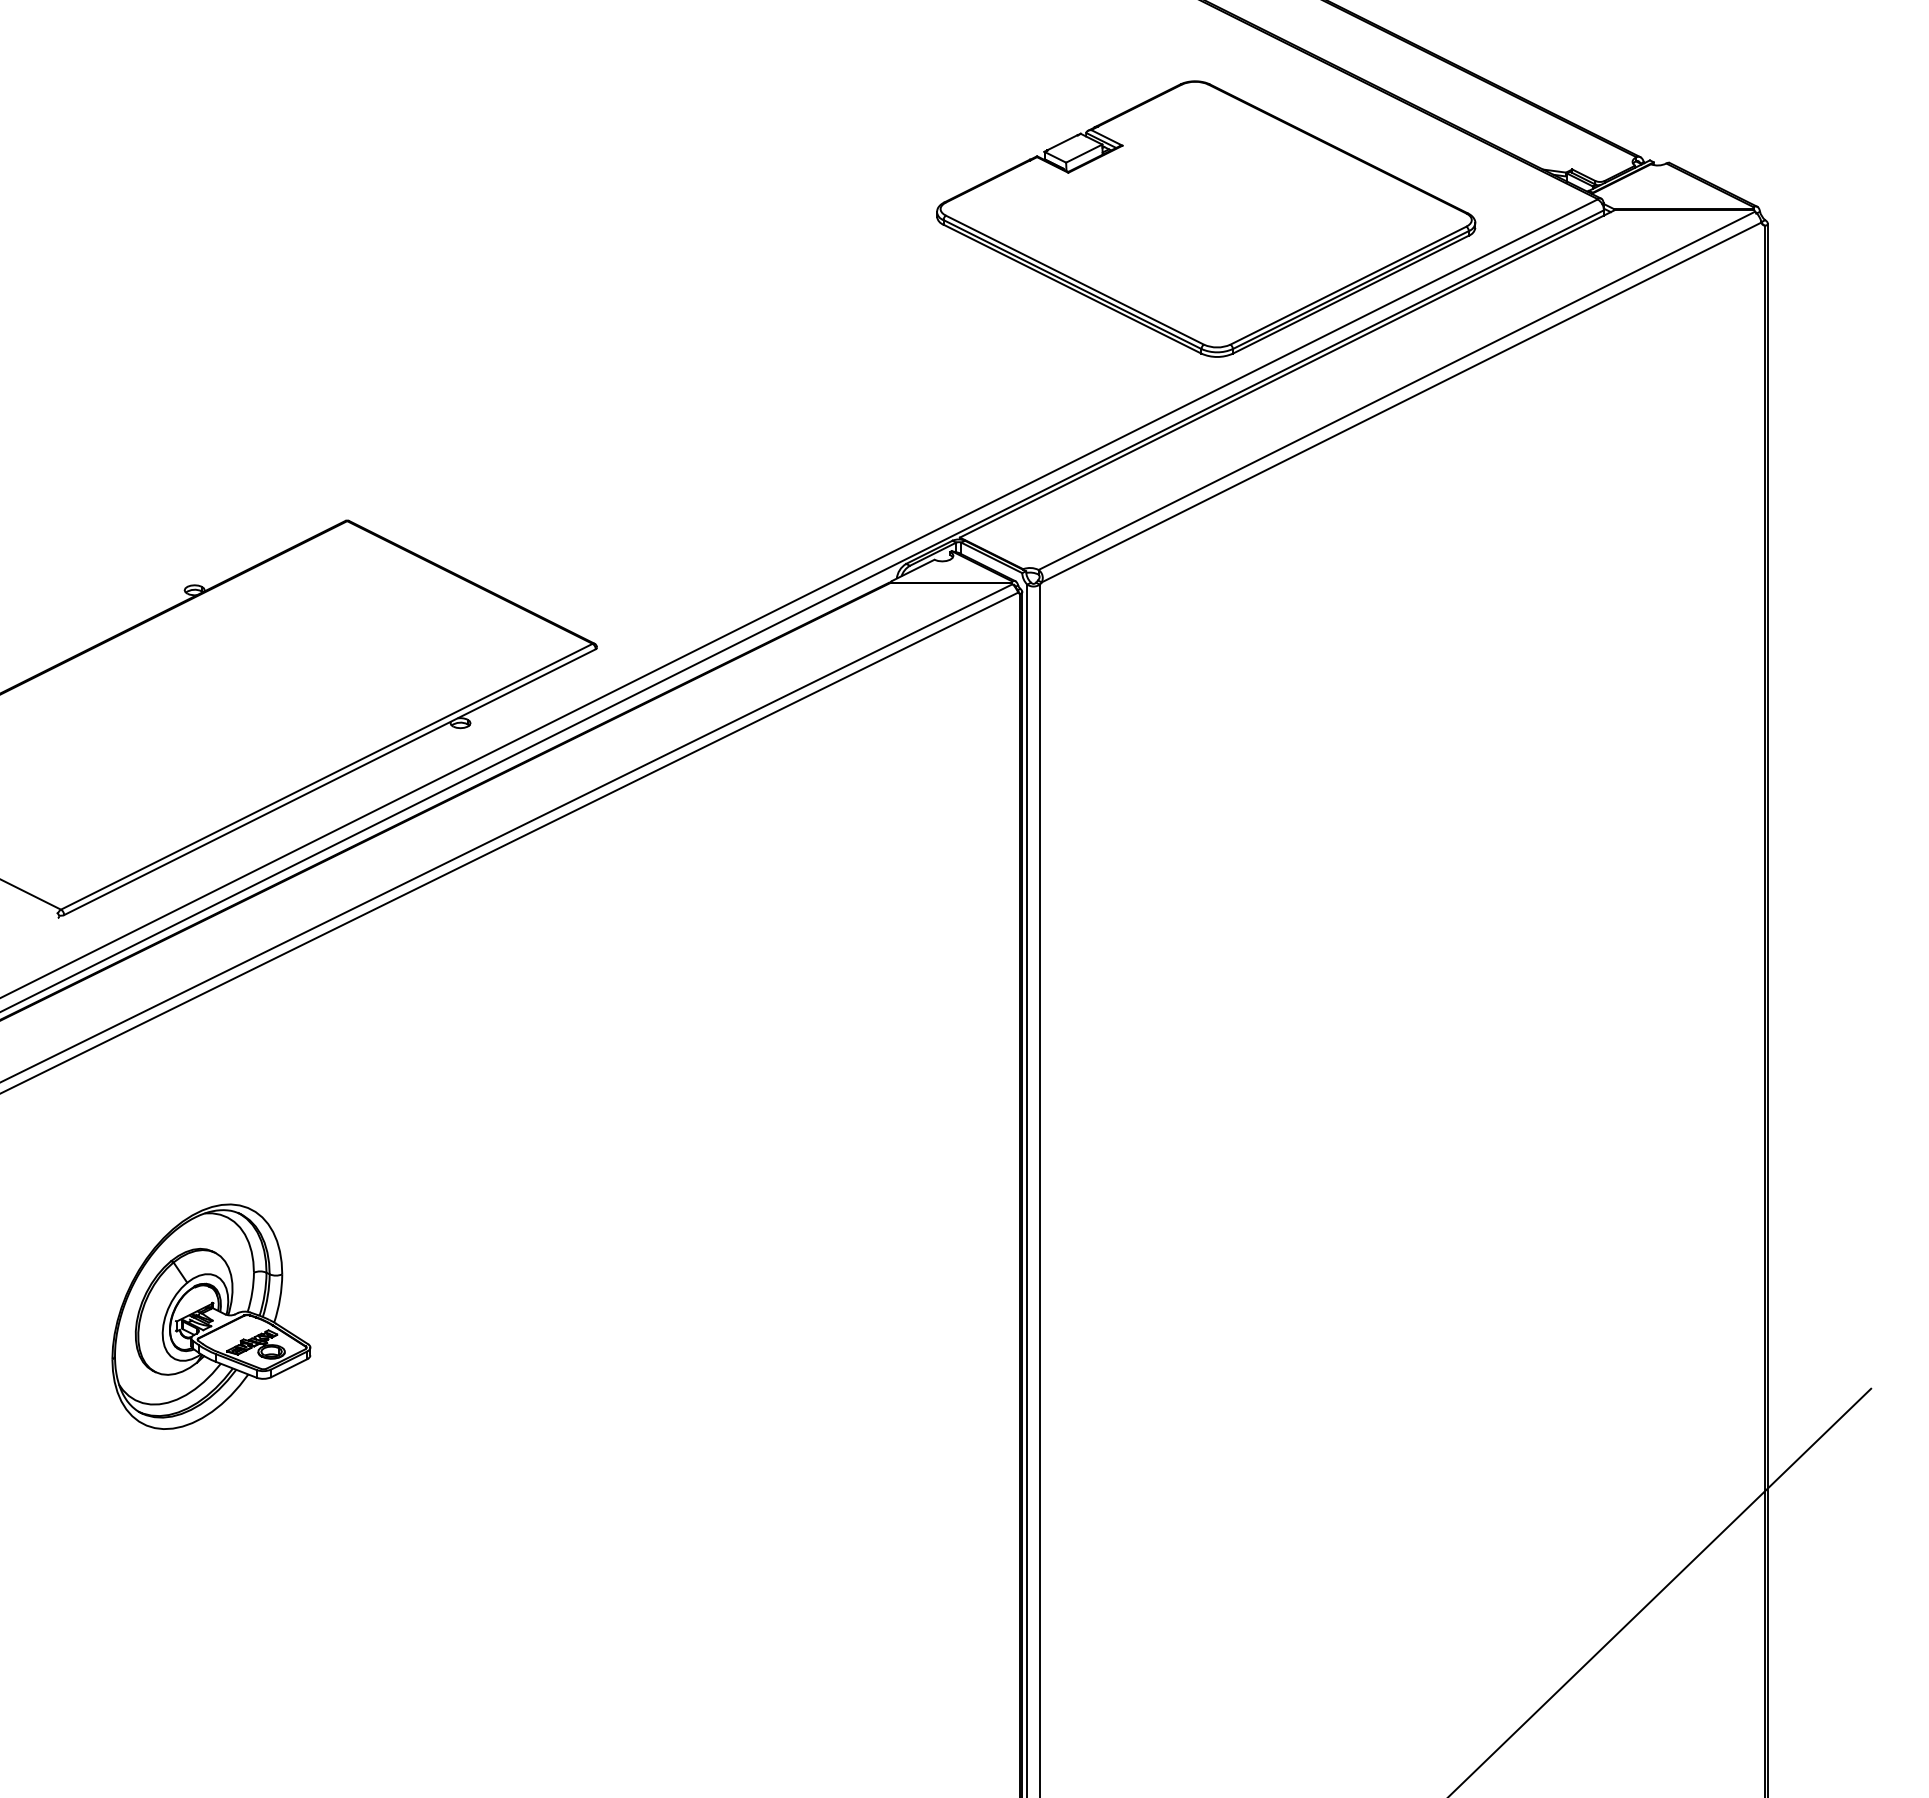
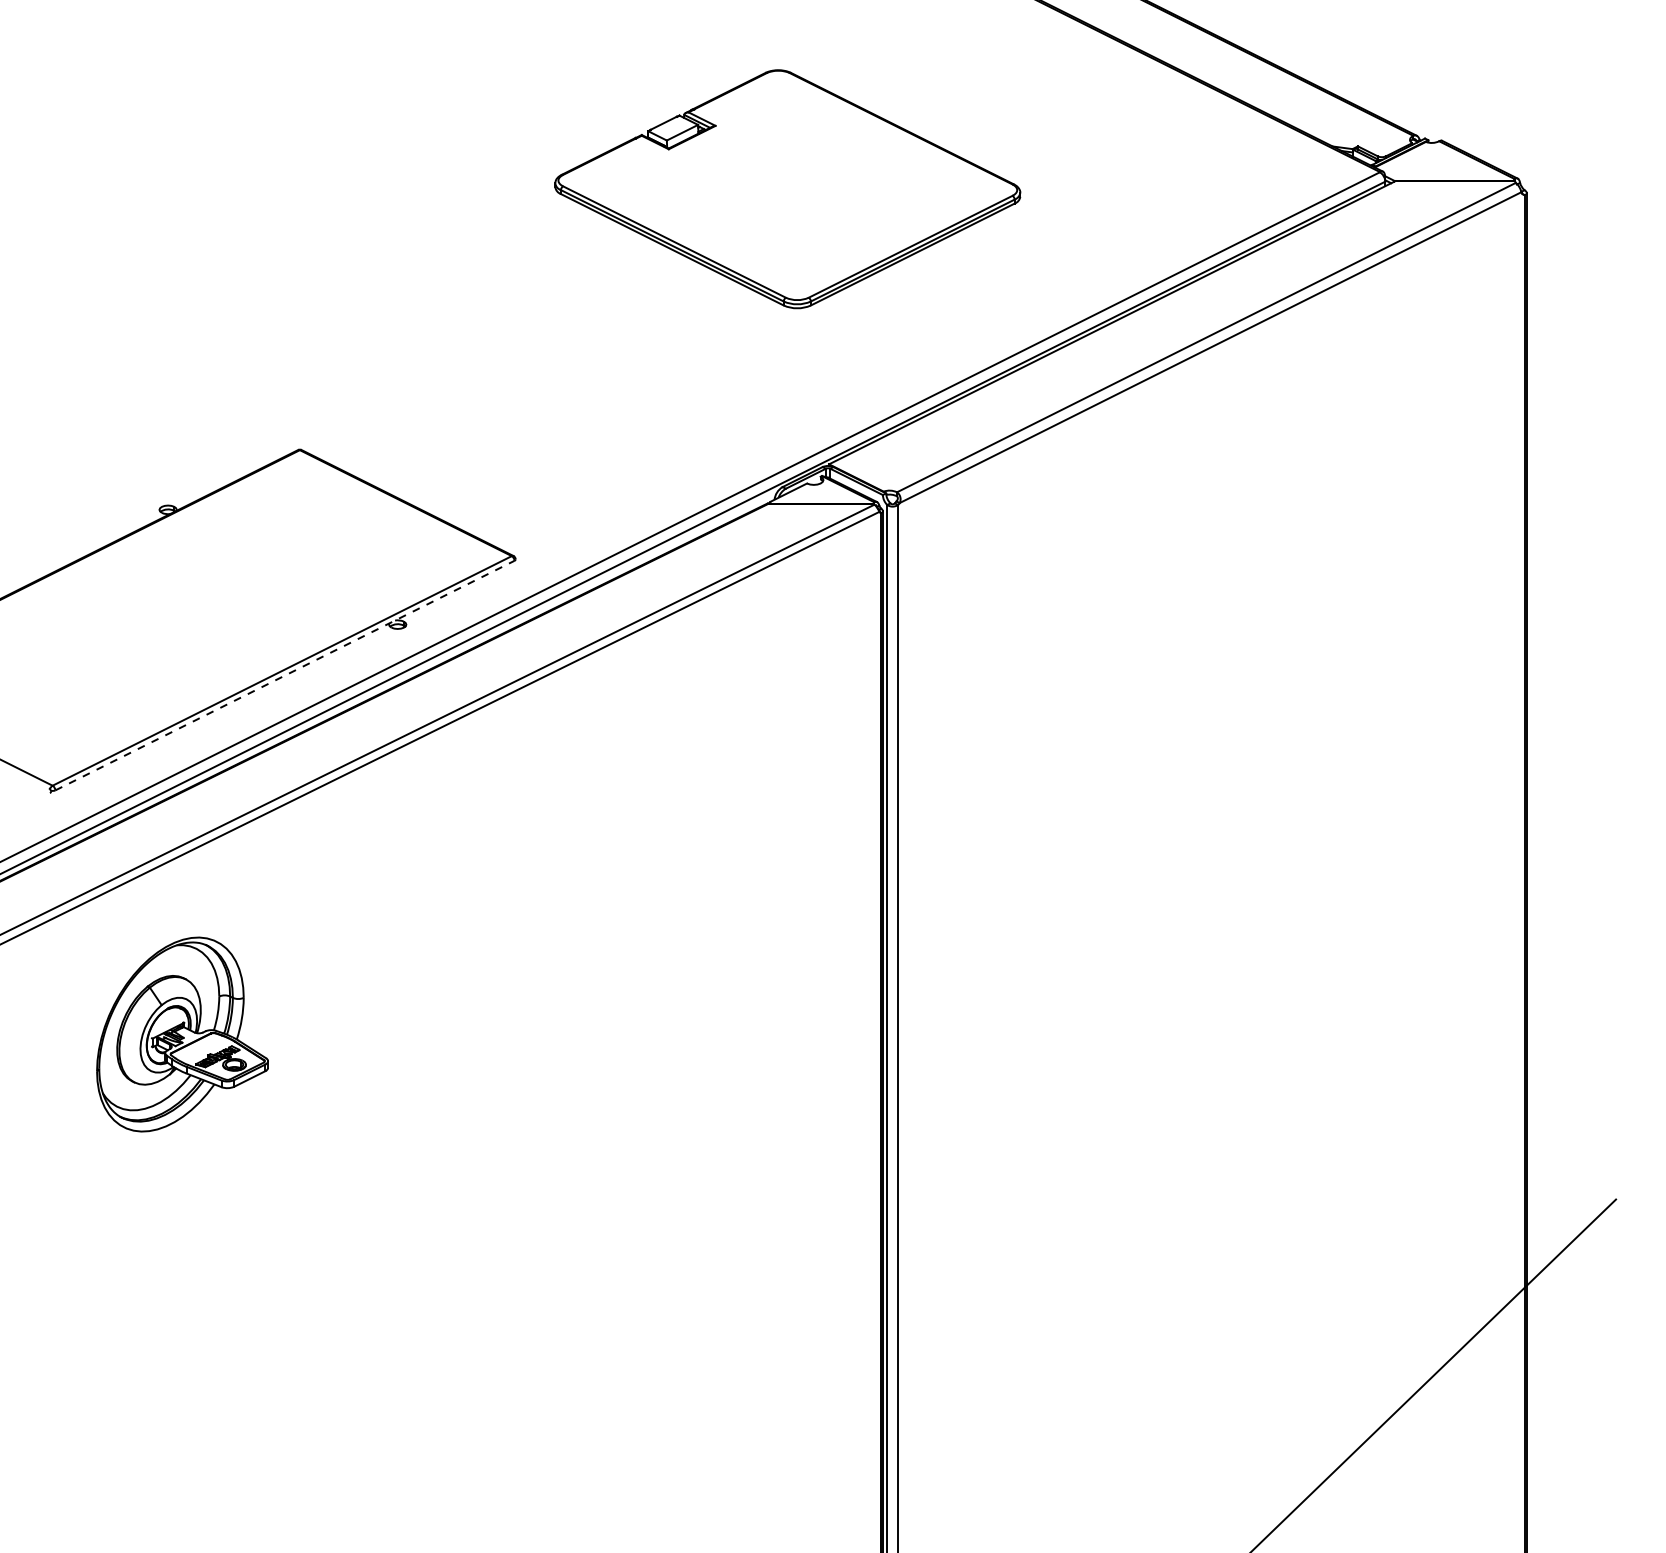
part: (1206, 218) -> (788, 188), moved
line: (330, 781) -> (285, 675), solid -> dashed
part: (211, 1316) -> (182, 1034), moved

